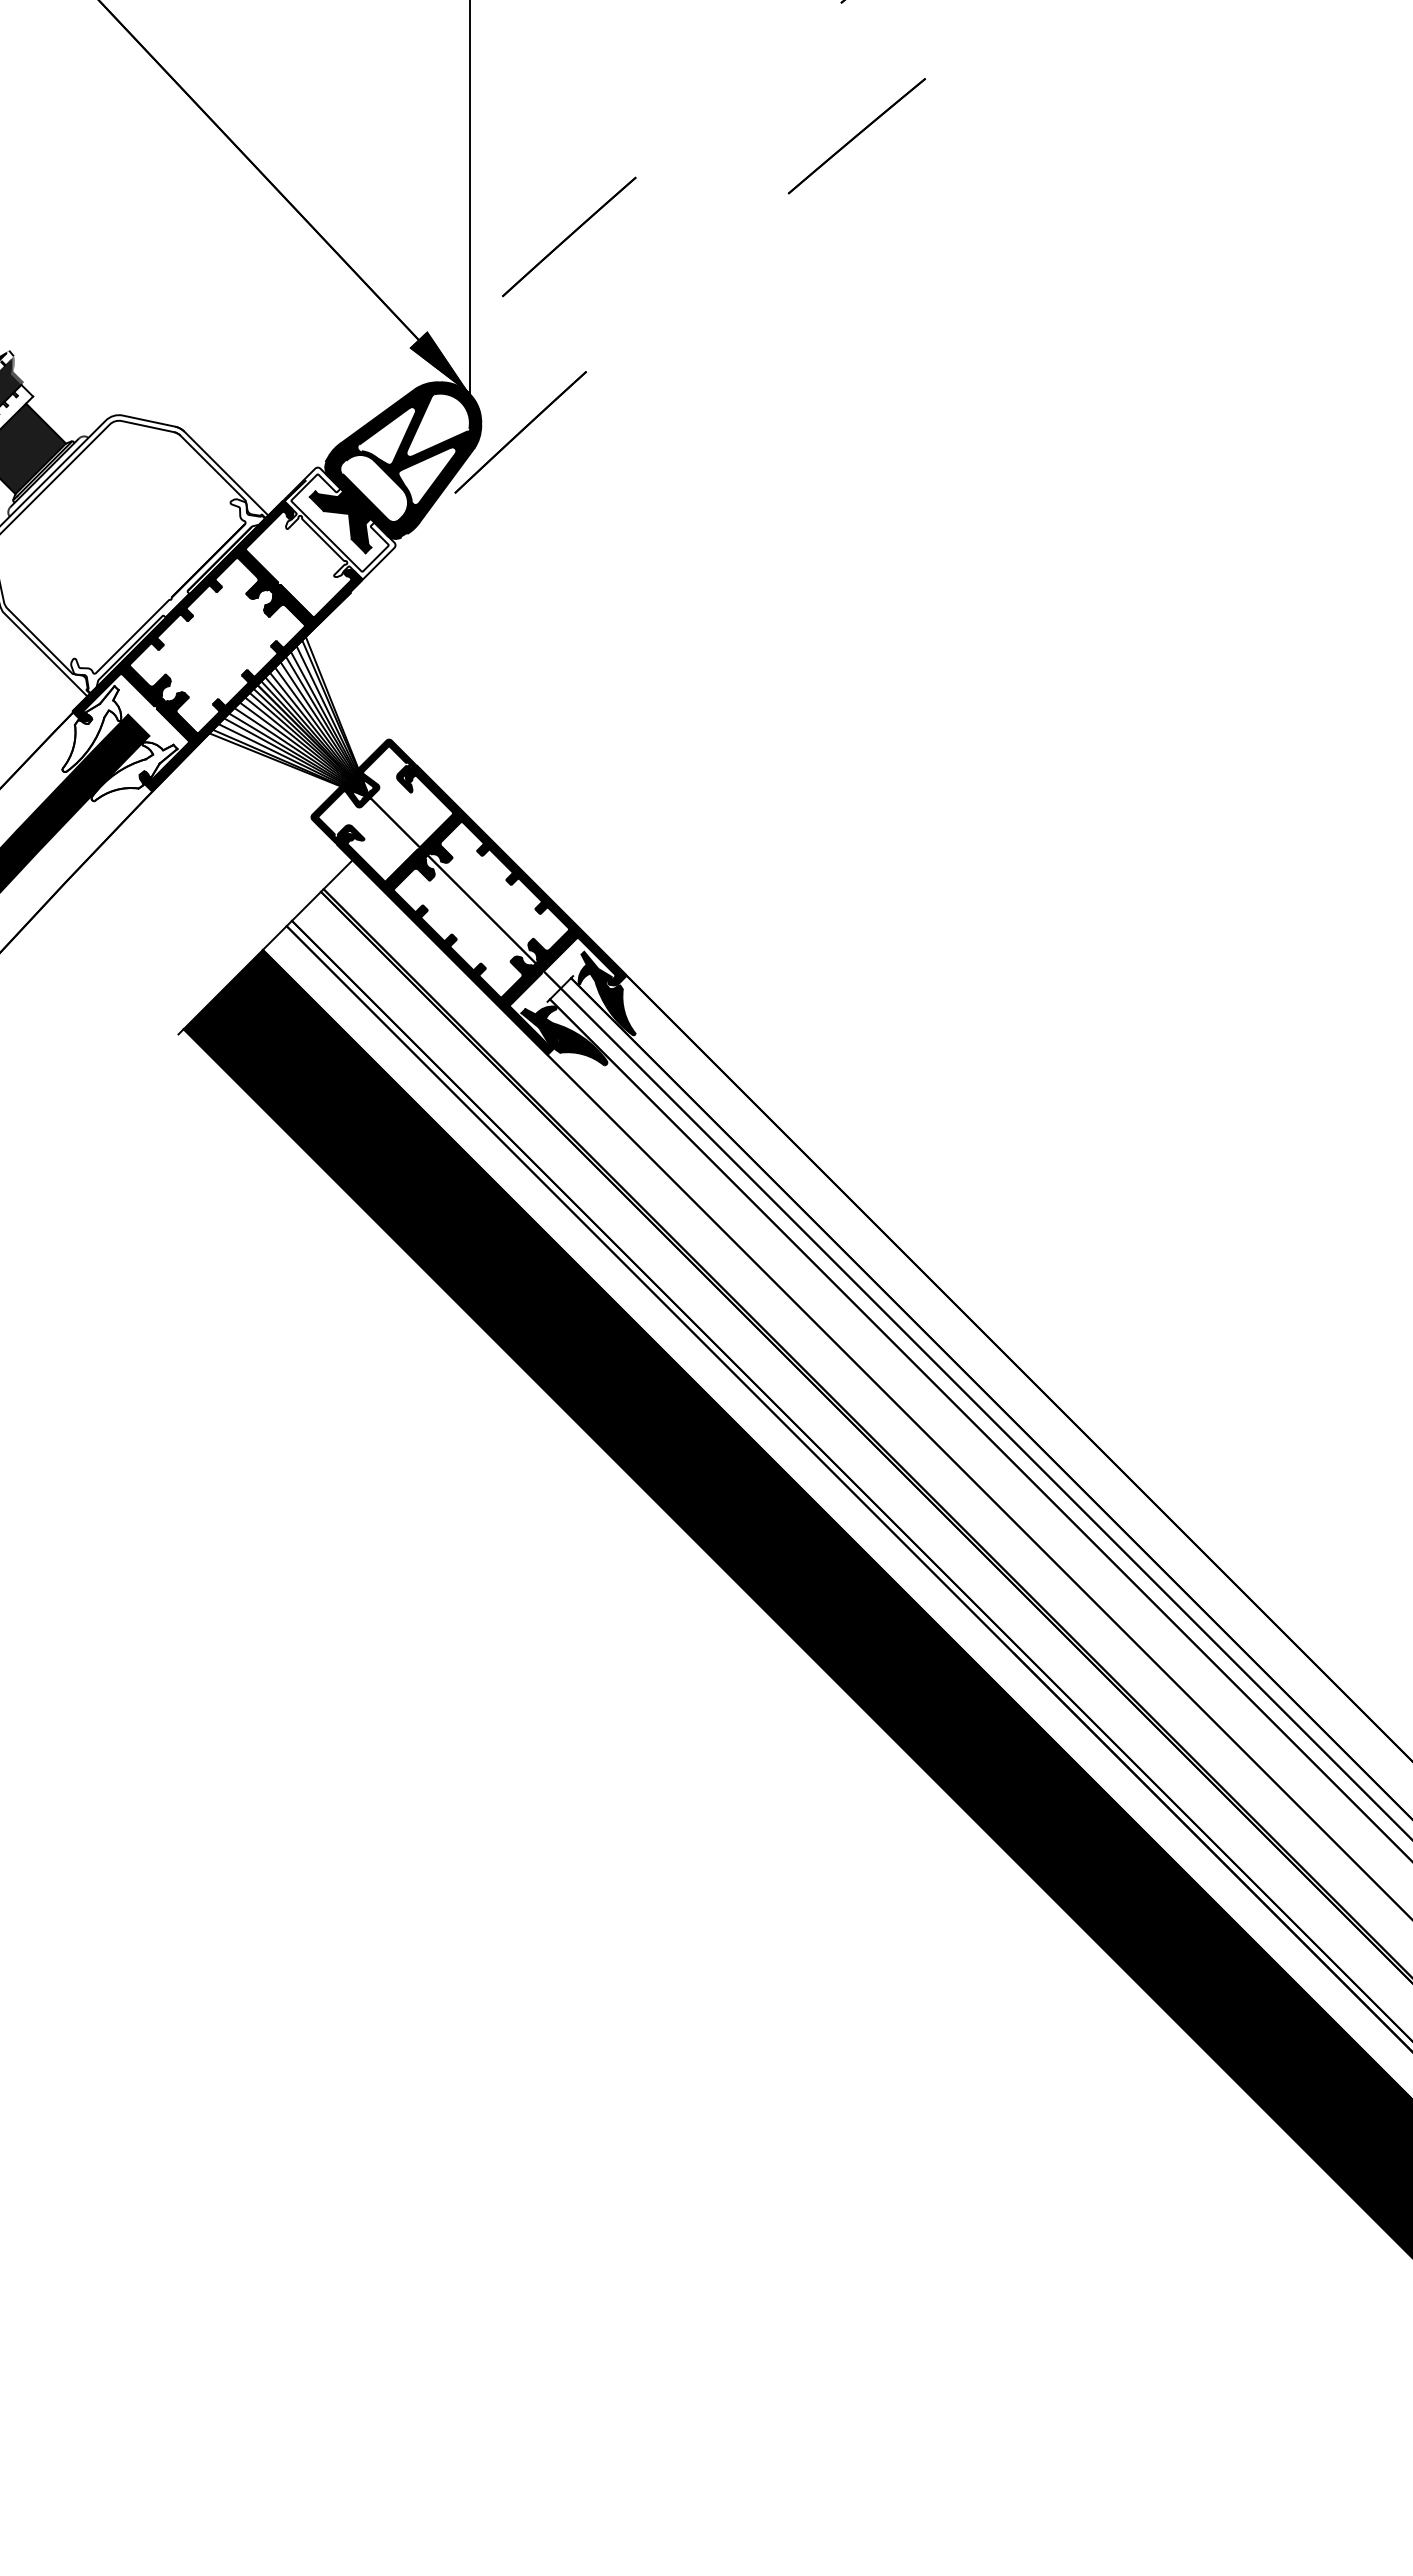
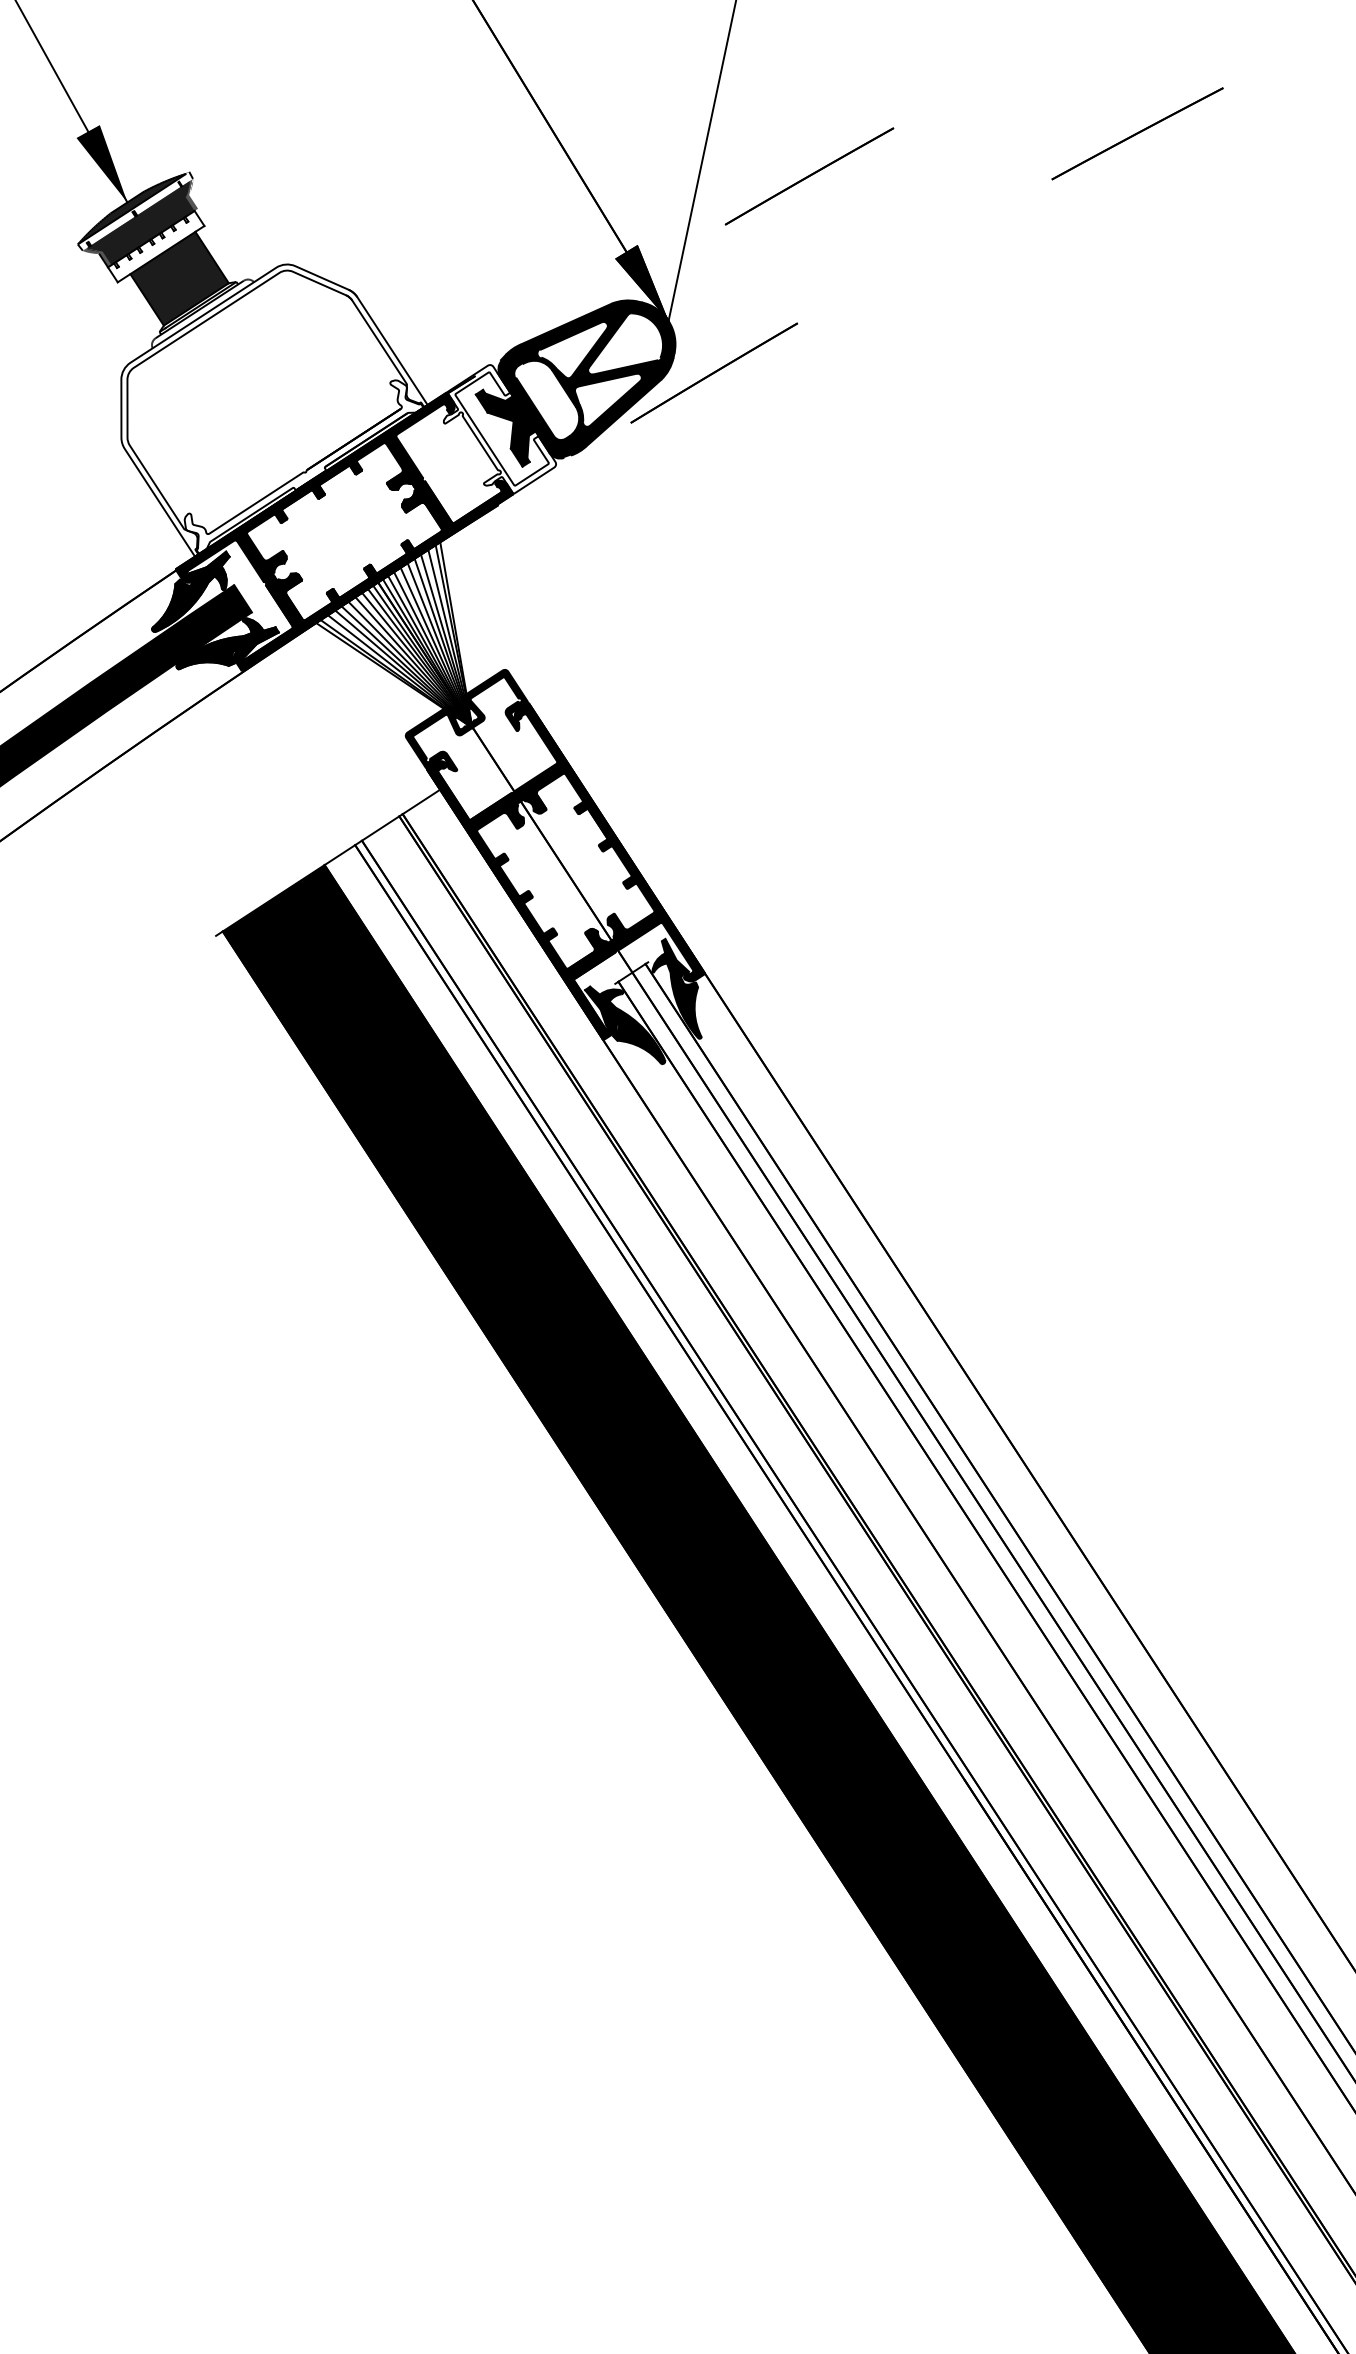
fill: (91, 729) -> (191, 592), added
fill: (134, 771) -> (228, 646), added

